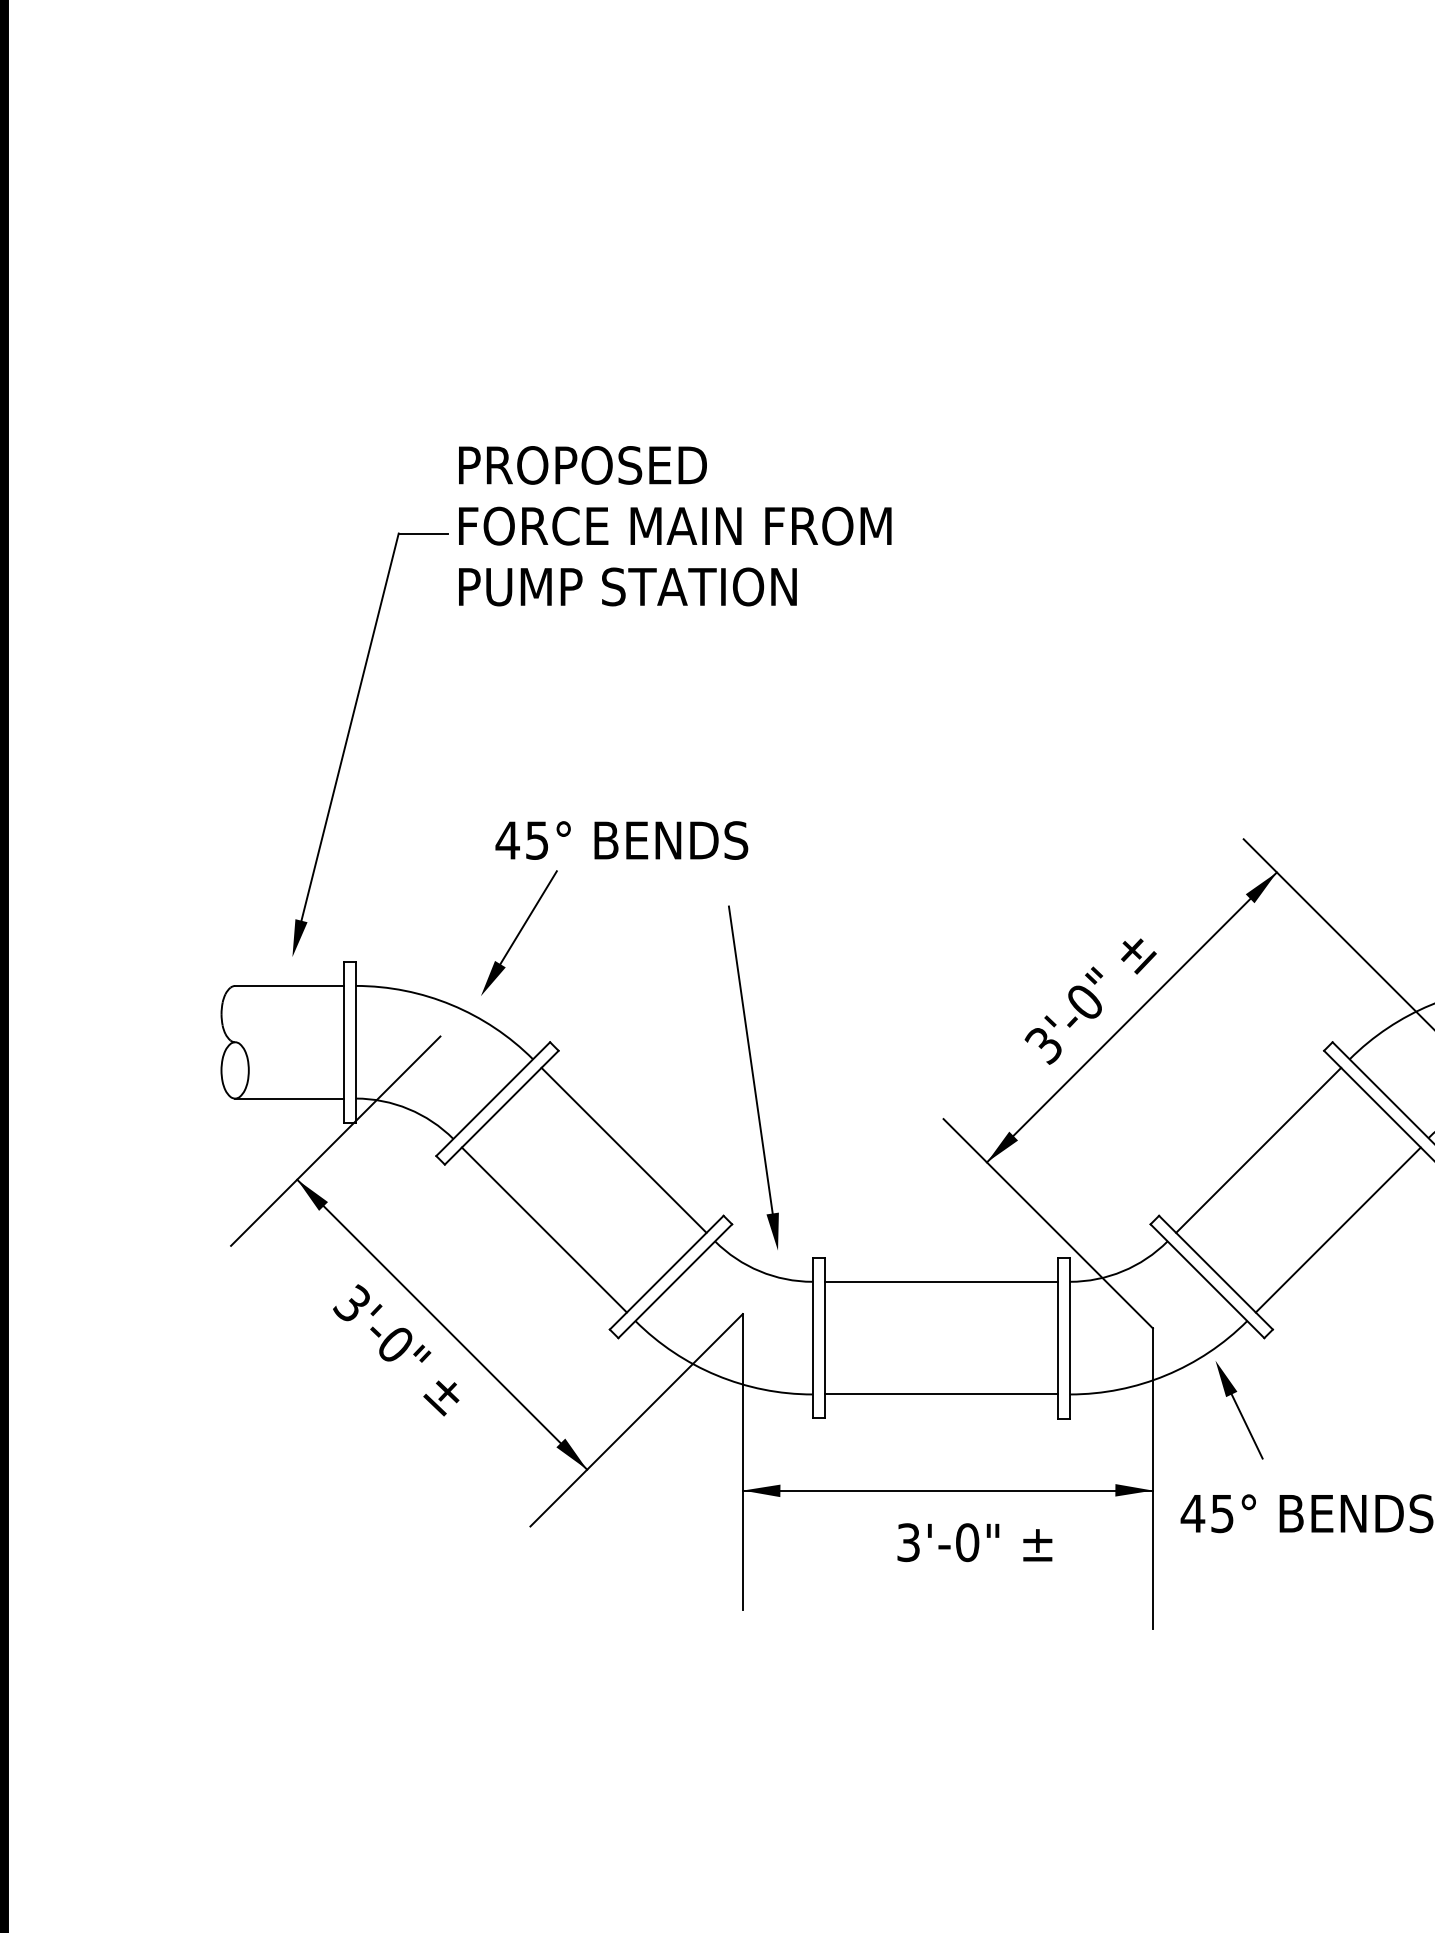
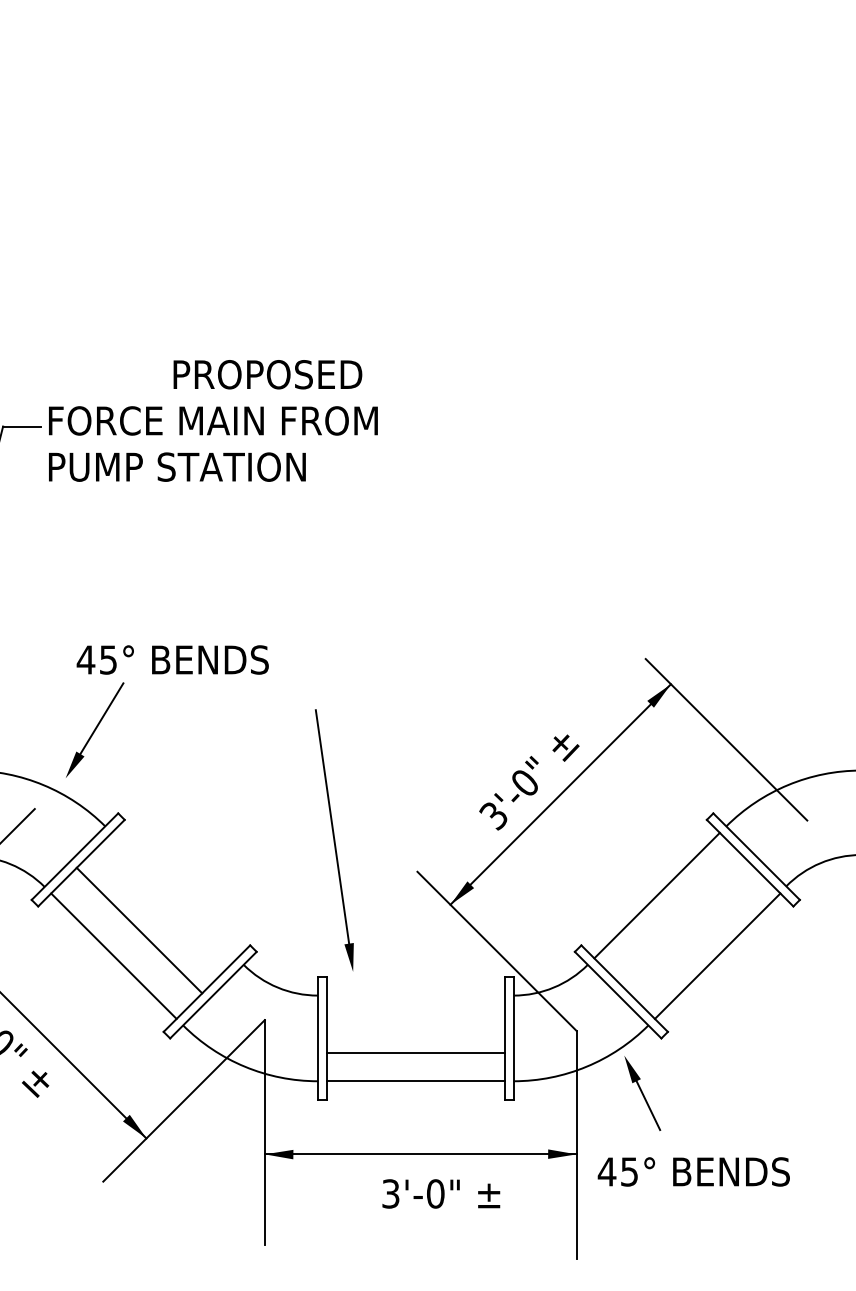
text: (582, 465) -> (267, 374), moved
part: (753, 1077) -> (334, 840), moved
line: (623, 1149) -> (139, 929), moved
line: (941, 1281) -> (415, 1052), moved

